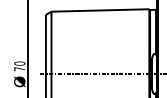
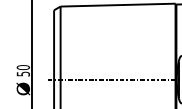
text: (19, 69) -> (23, 74), 70 -> 50

